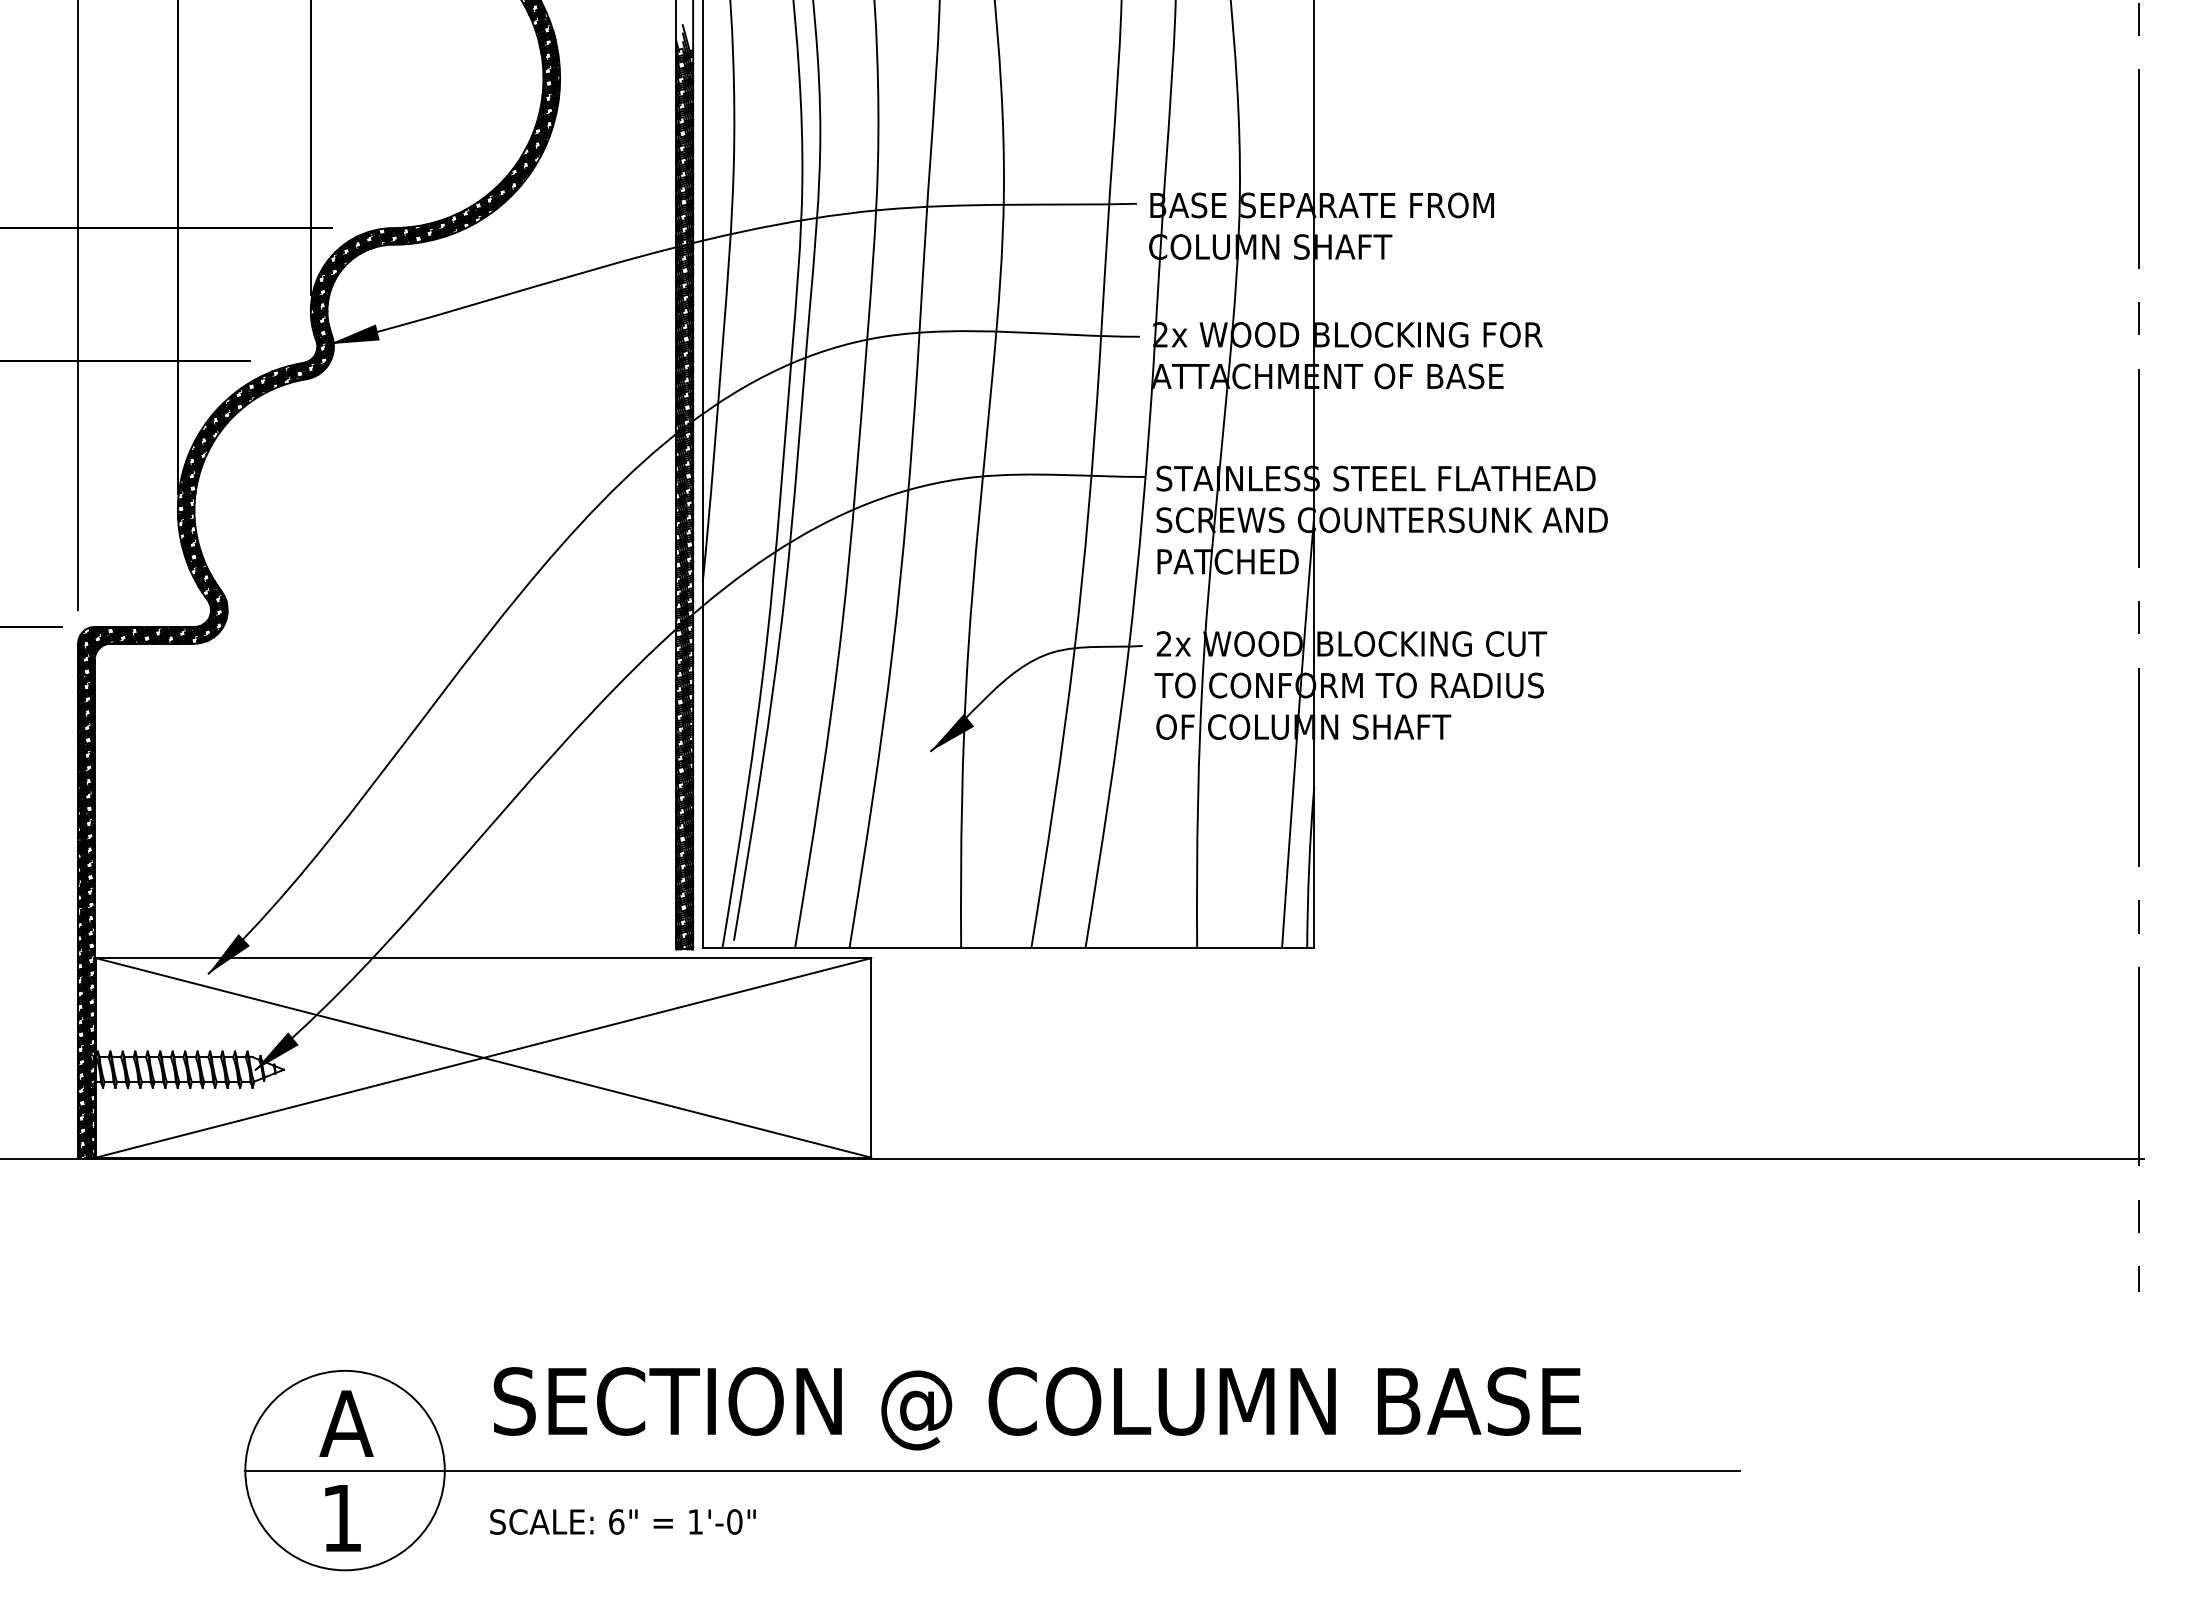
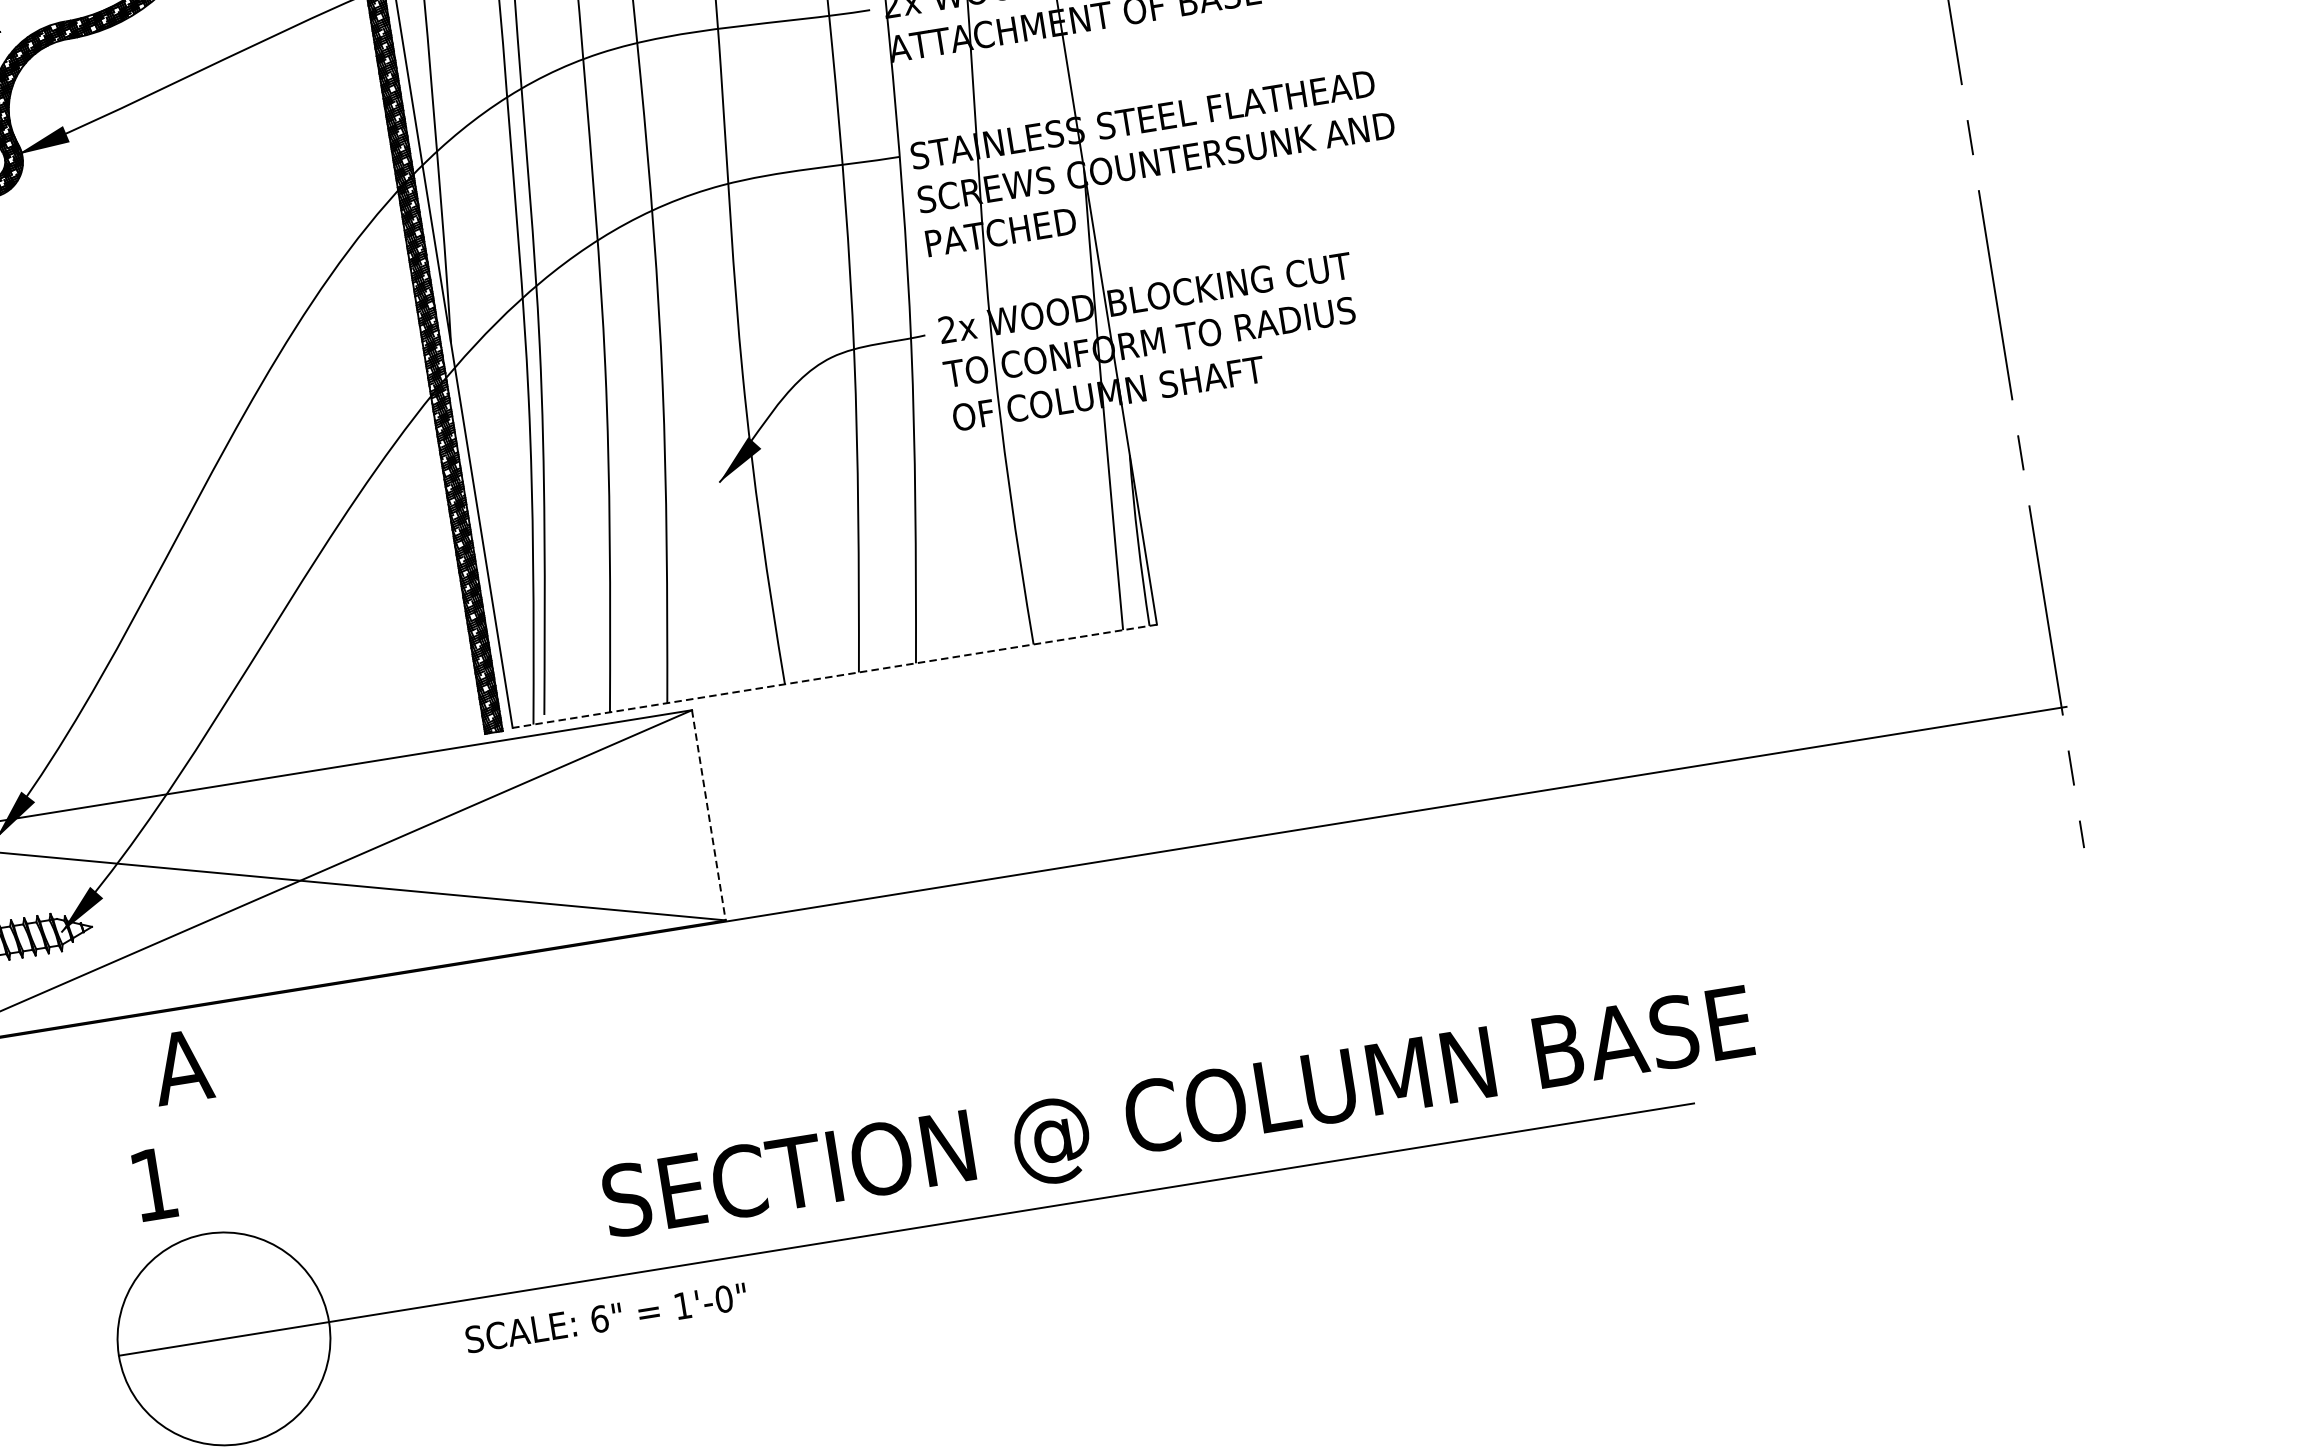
line: (1008, 947) -> (834, 675), solid -> dashed
line: (871, 1057) -> (708, 814), solid -> dashed
text: (1036, 1408) -> (1178, 1119), moved
text: (346, 1423) -> (181, 1066), moved
text: (342, 1518) -> (154, 1184), moved
text: (622, 1521) -> (605, 1317), moved

